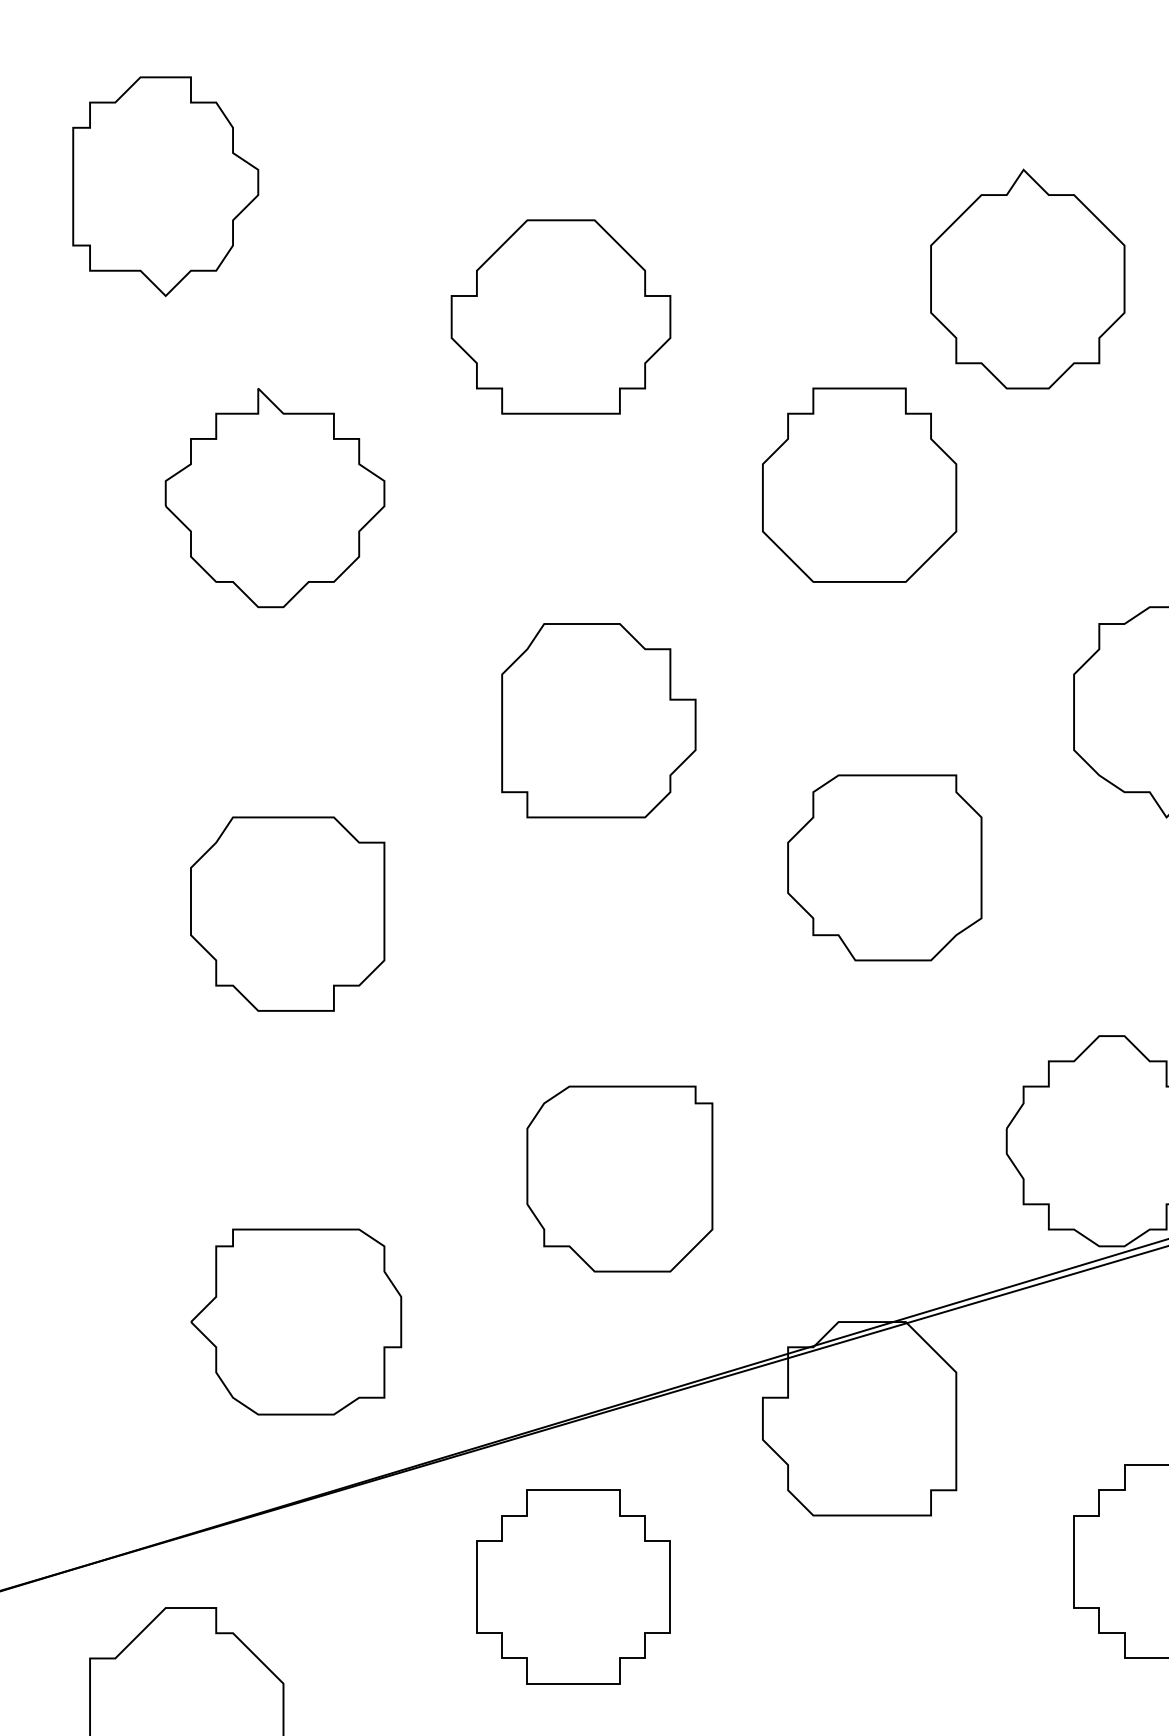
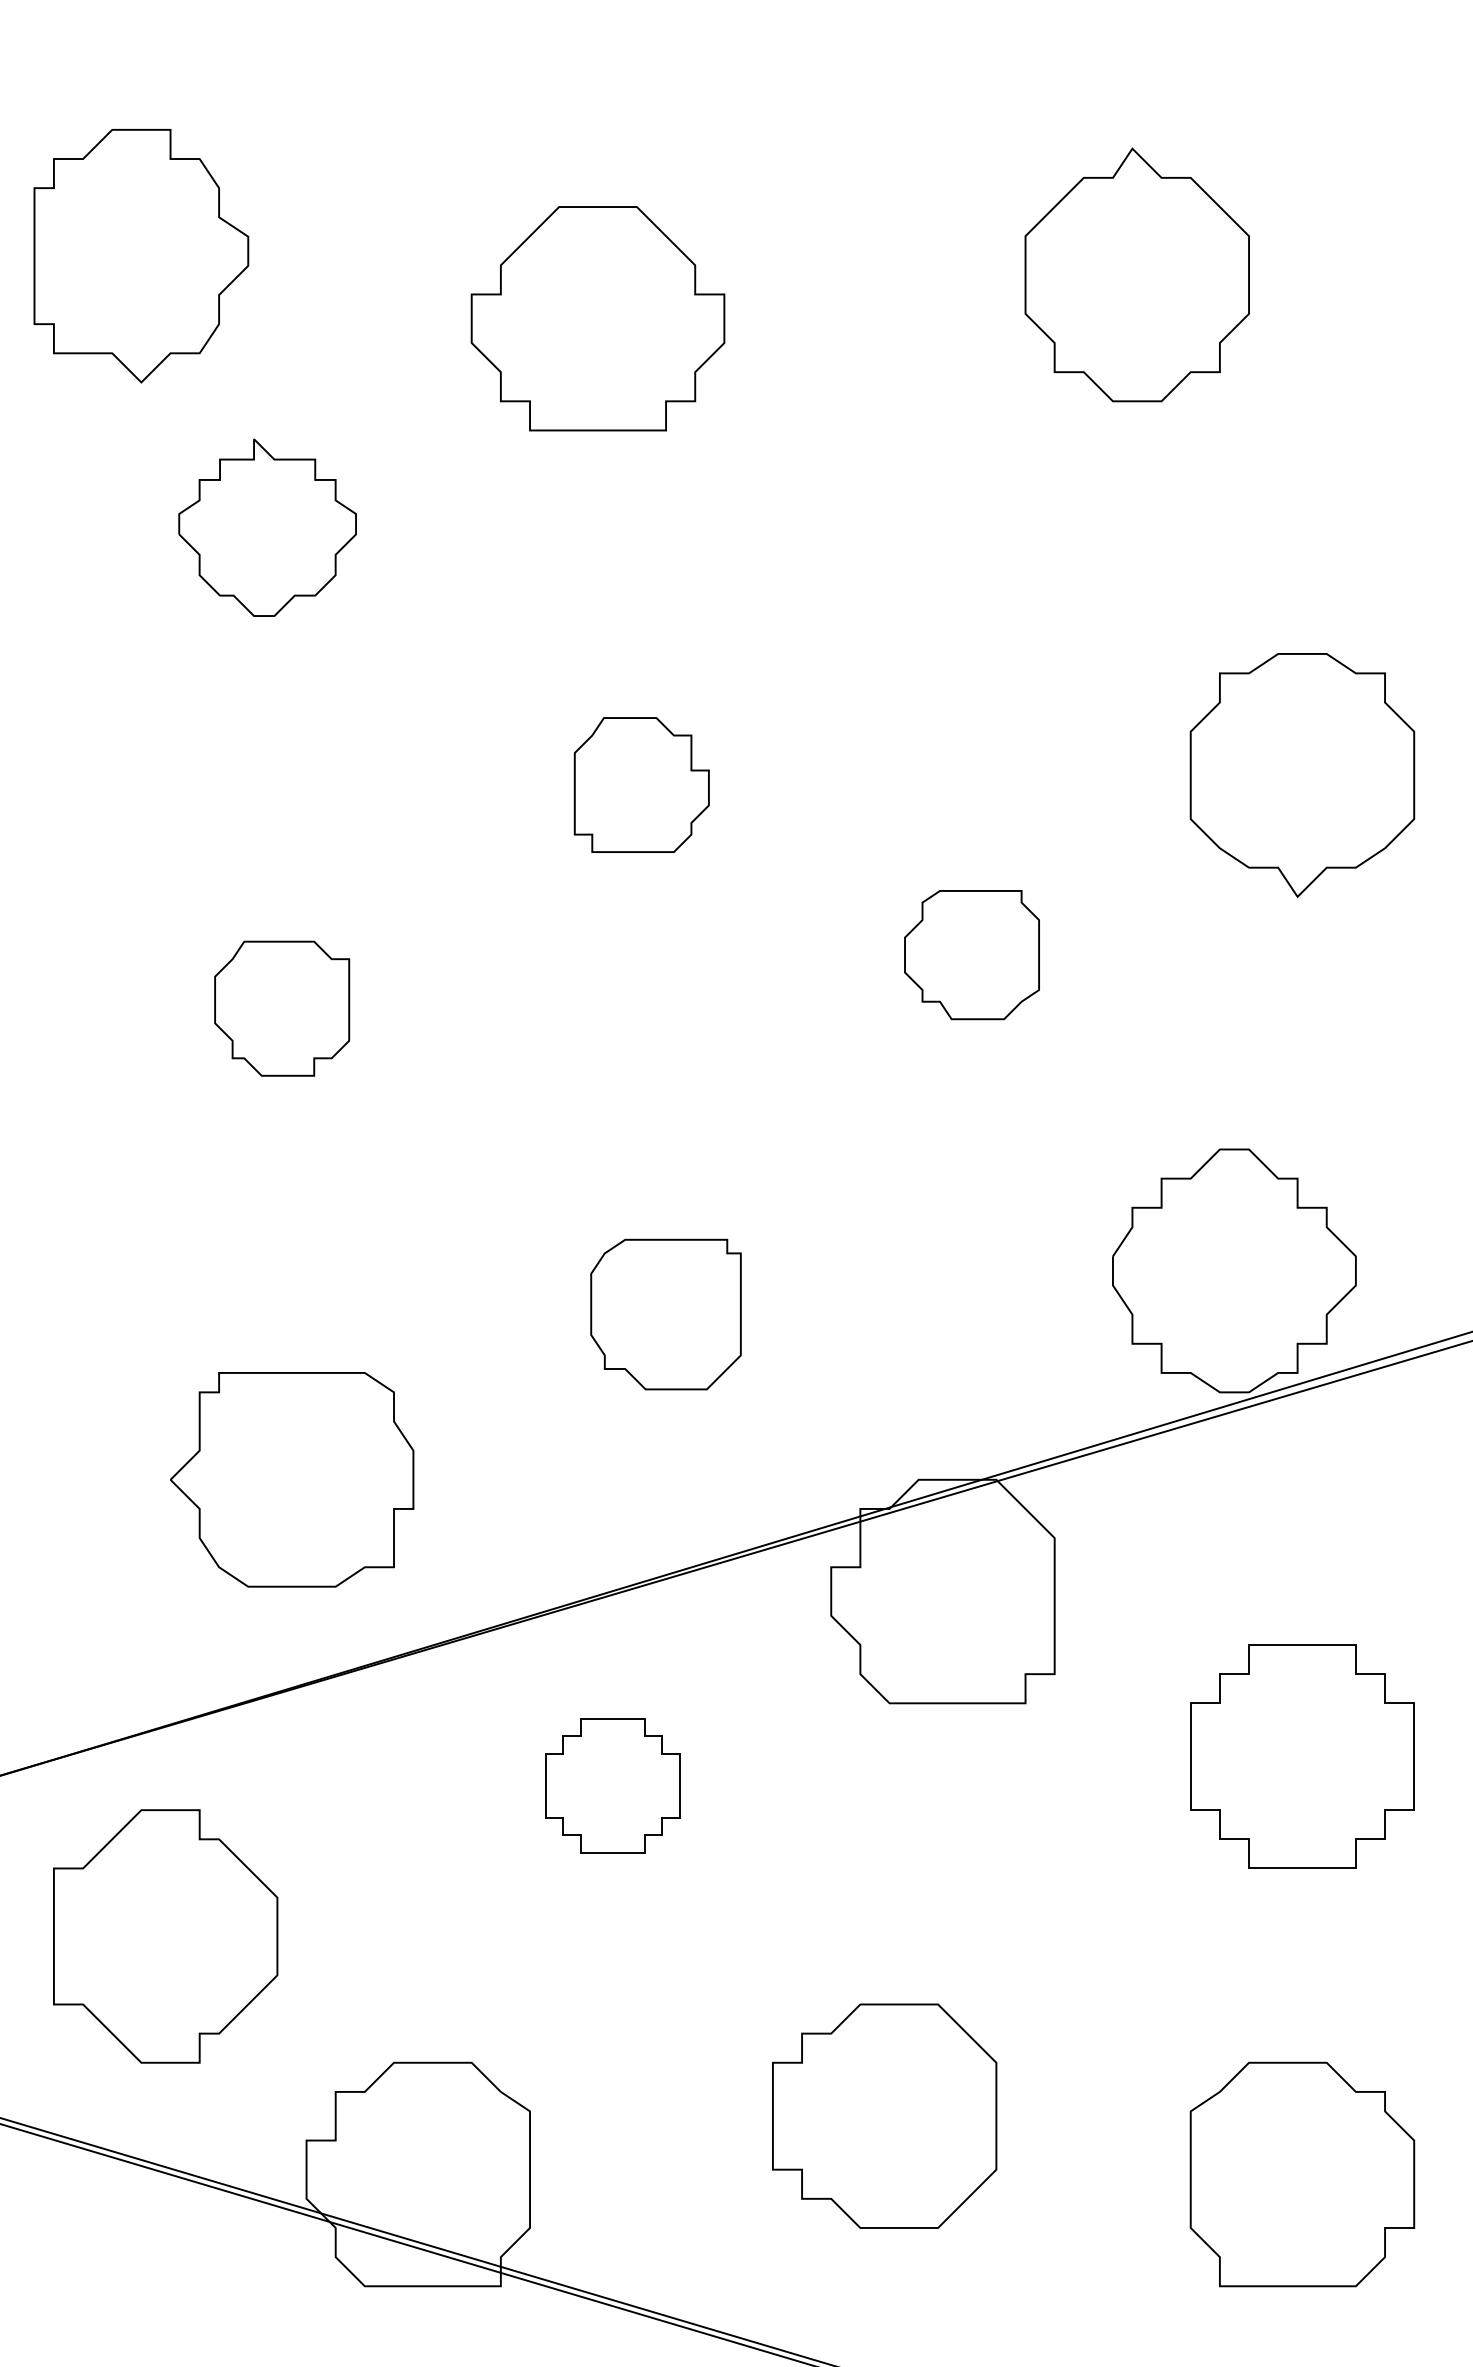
part: (165, 186) -> (141, 256), moved
part: (859, 484) -> (942, 512), removed
part: (274, 497) -> (267, 527), size x0.7
part: (598, 720) -> (641, 784), size x0.6
part: (884, 867) -> (971, 954), size x0.6
part: (287, 914) -> (281, 1008), size x0.6
part: (619, 1178) -> (665, 1314), size x0.7
part: (573, 1586) -> (612, 1785), size x0.6

